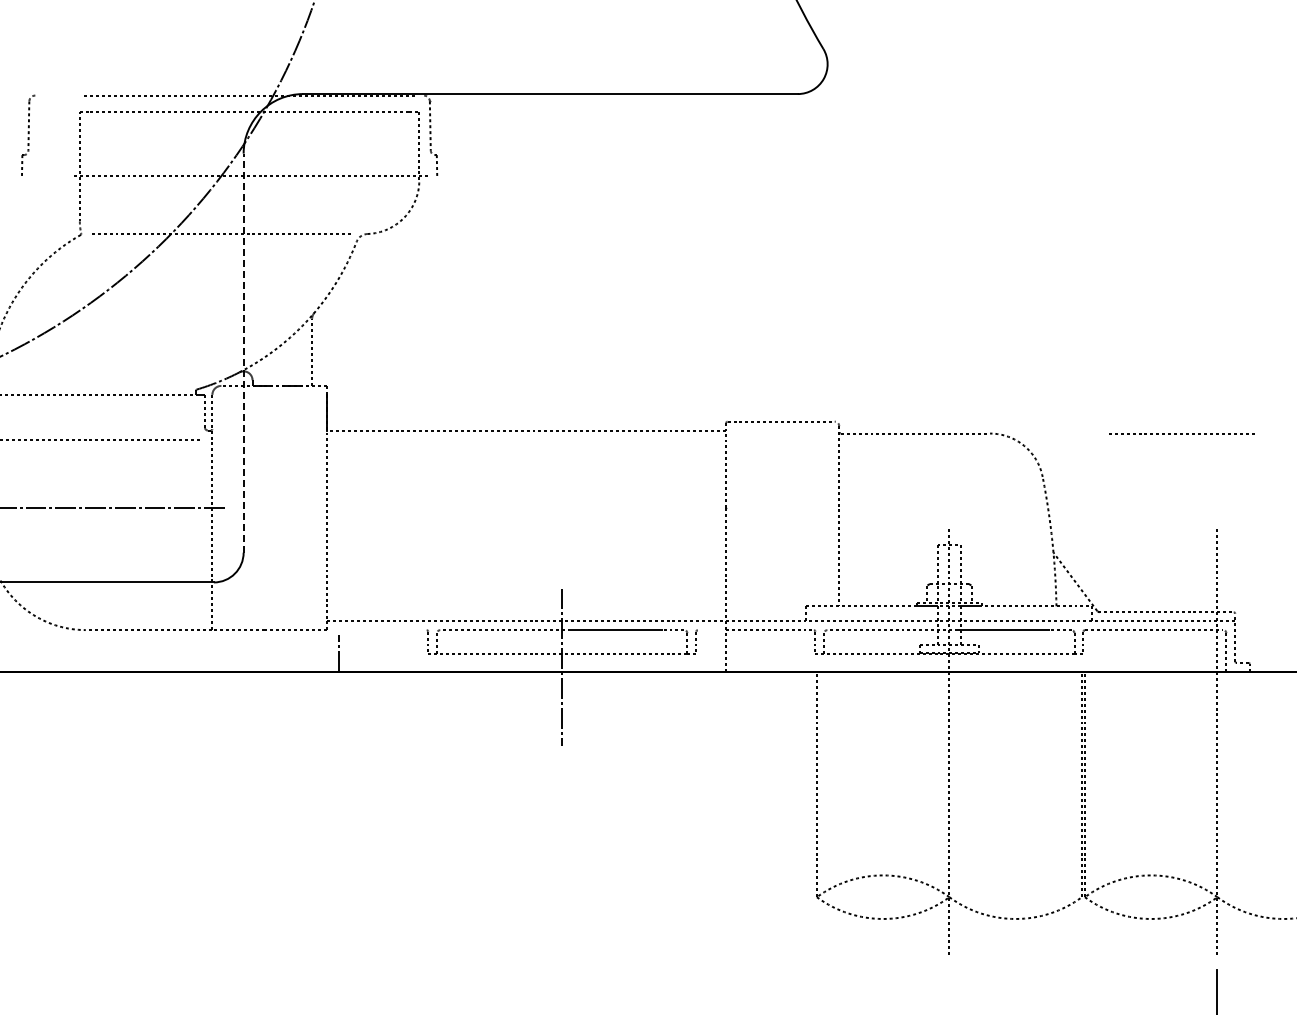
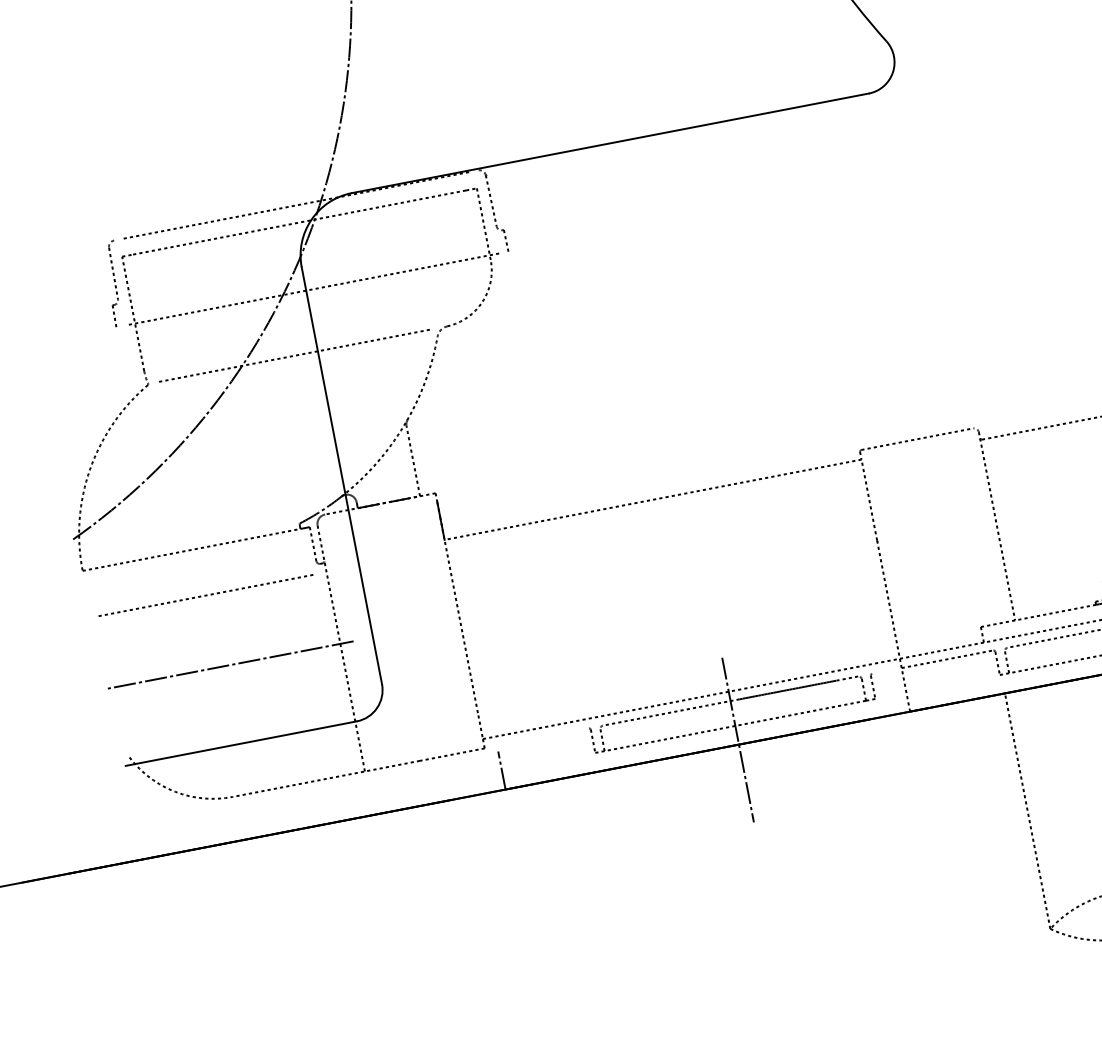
part: (28, 134) -> (114, 282), moved
line: (243, 353) -> (341, 476), dashed -> solid

